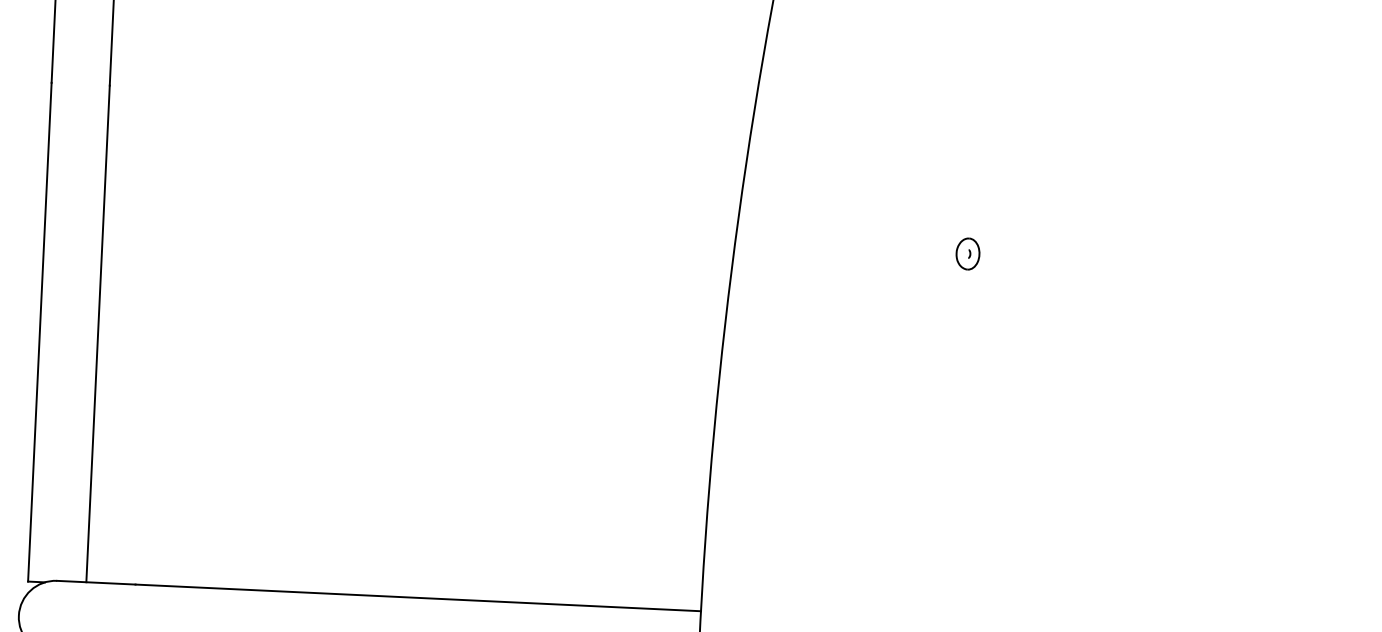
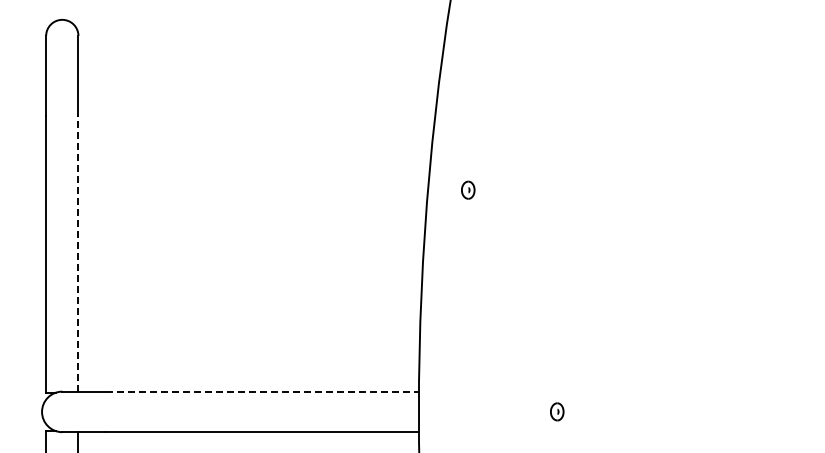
part: (968, 252) -> (468, 189), moved
line: (98, 334) -> (78, 254), solid -> dashed
line: (418, 597) -> (262, 391), solid -> dashed

